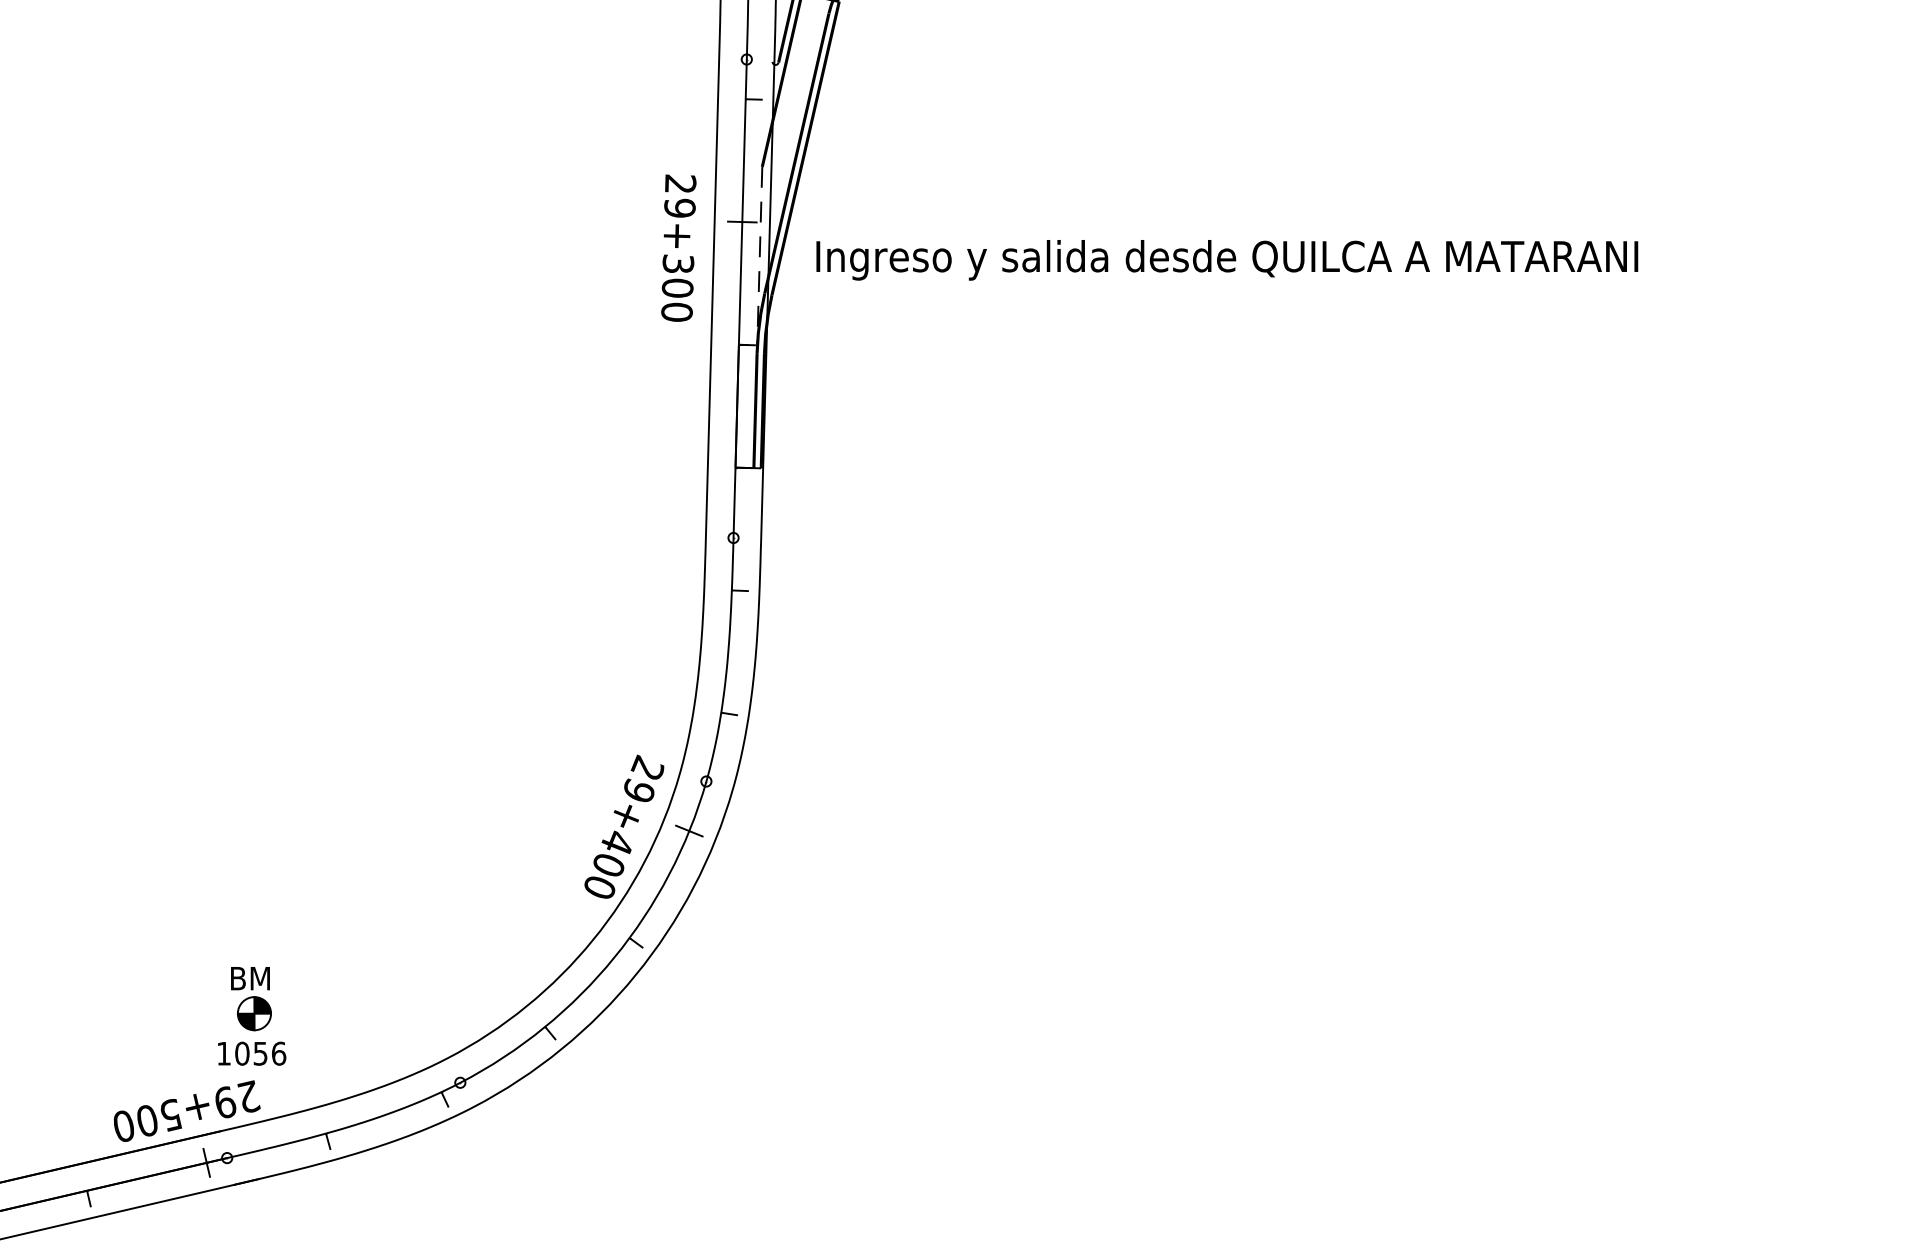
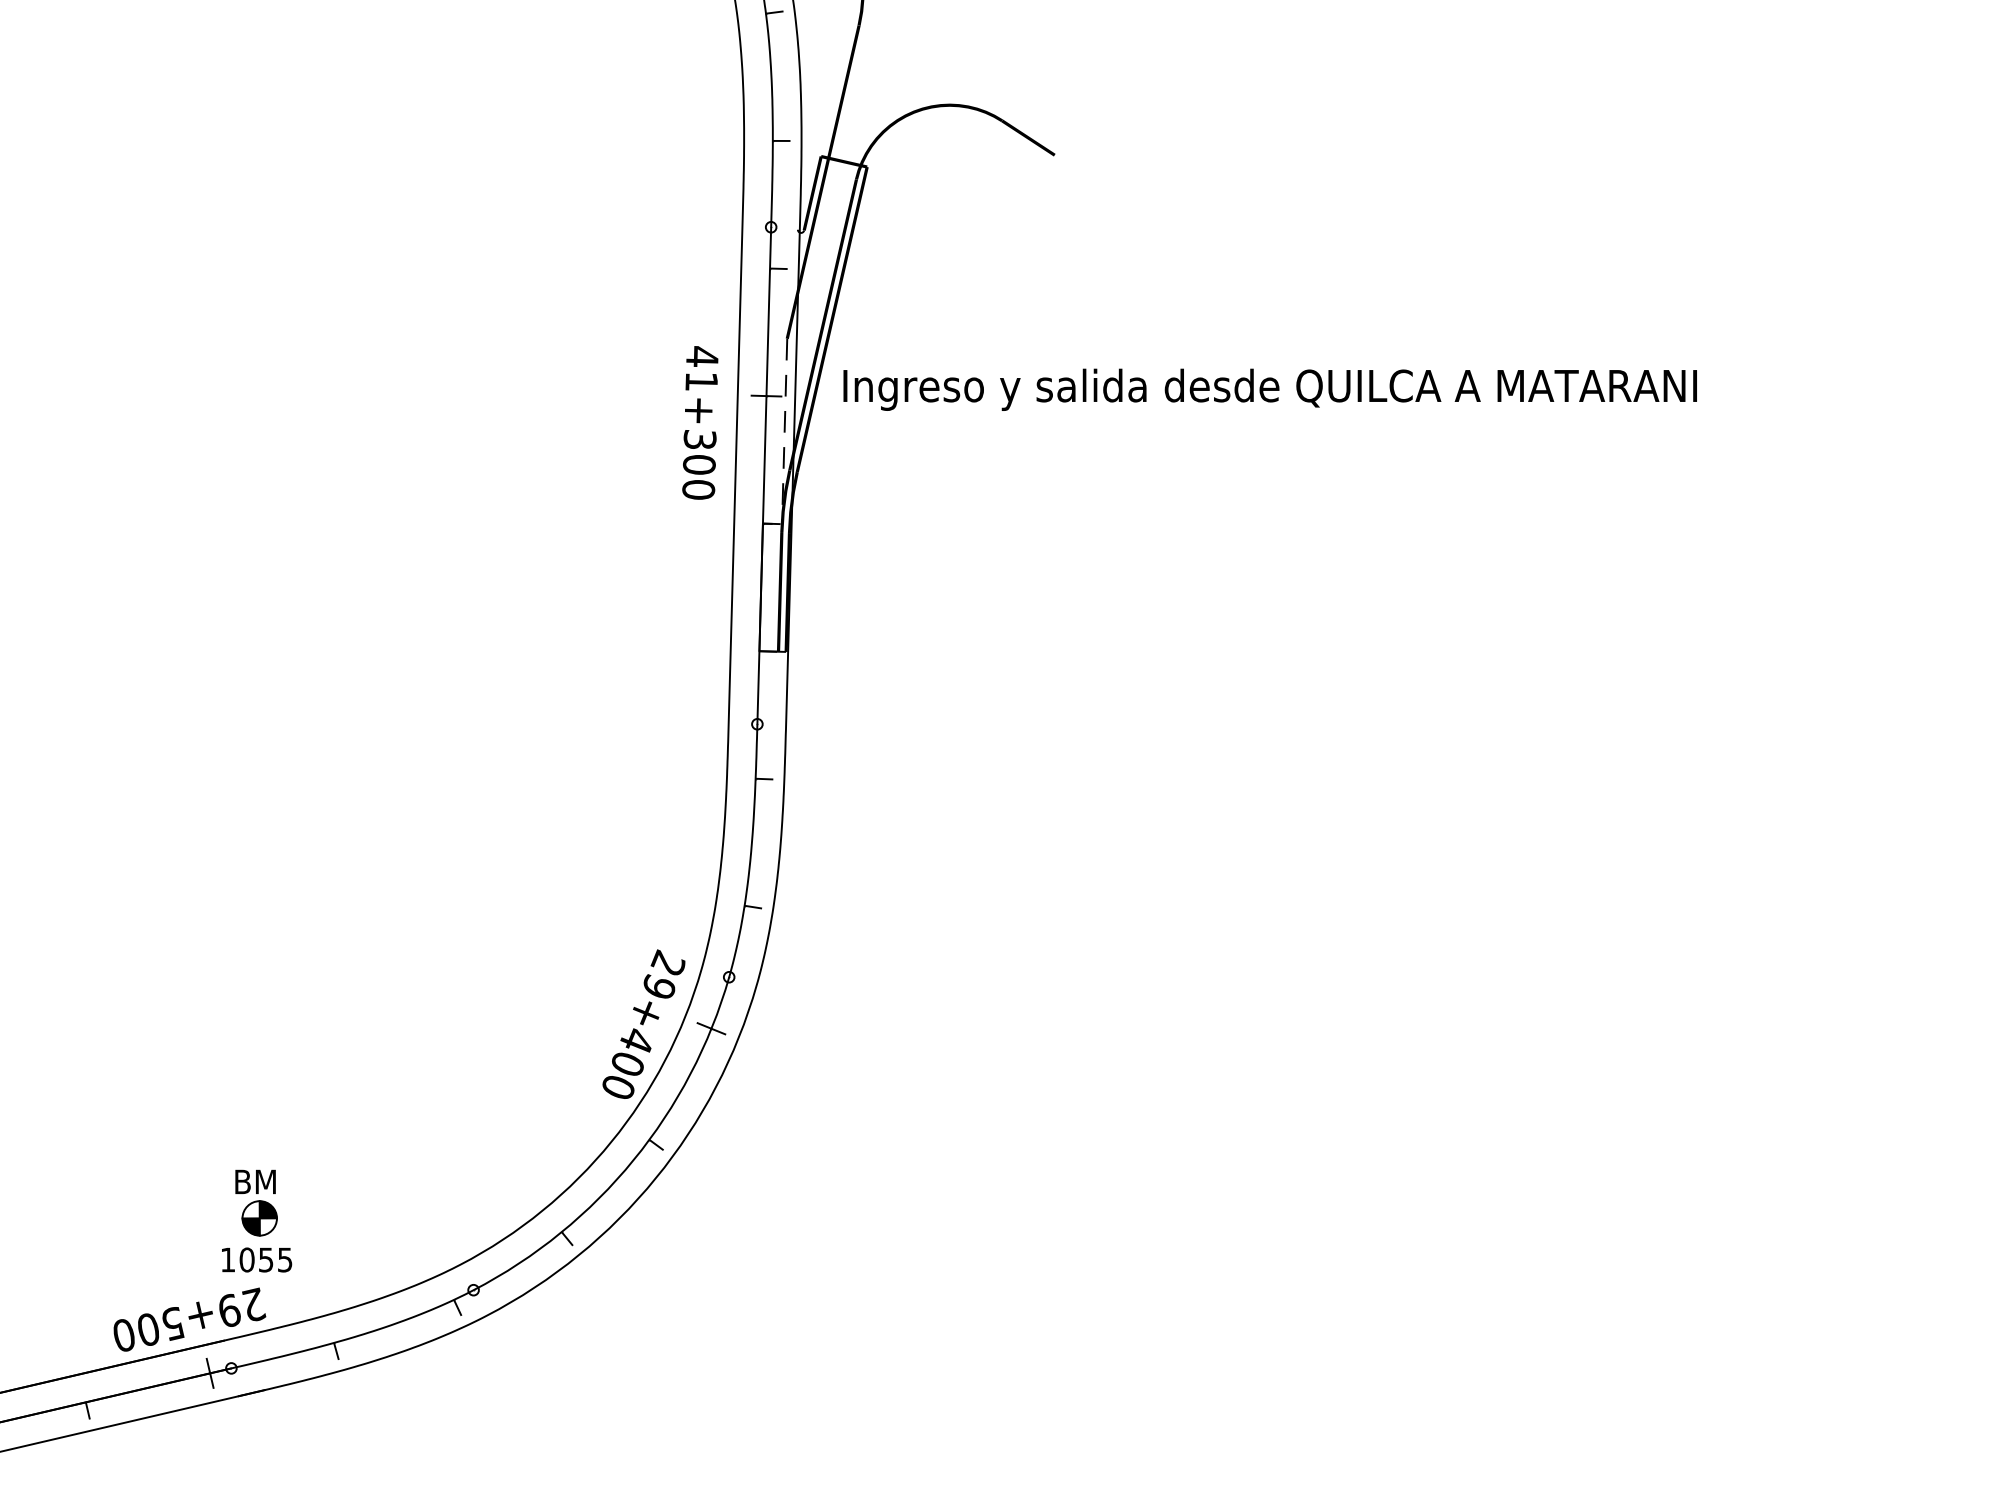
text: (679, 195) -> (701, 368), 29+300 -> 41+300
text: (1226, 259) -> (1269, 389), moved
text: (278, 1053) -> (284, 1259), 1056 -> 1055

